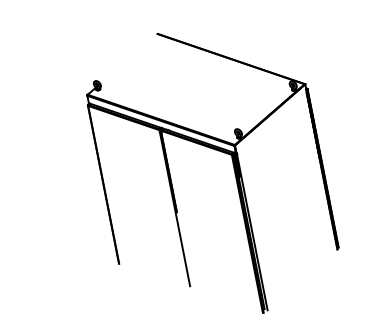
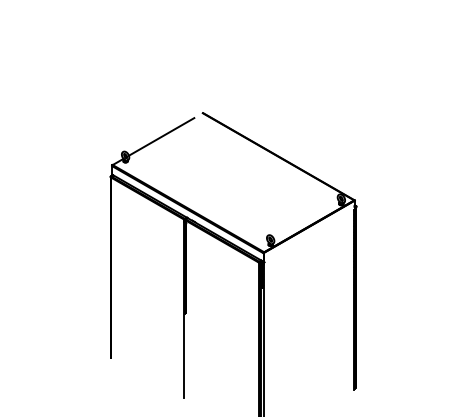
line: (125, 61) -> (161, 136), added

